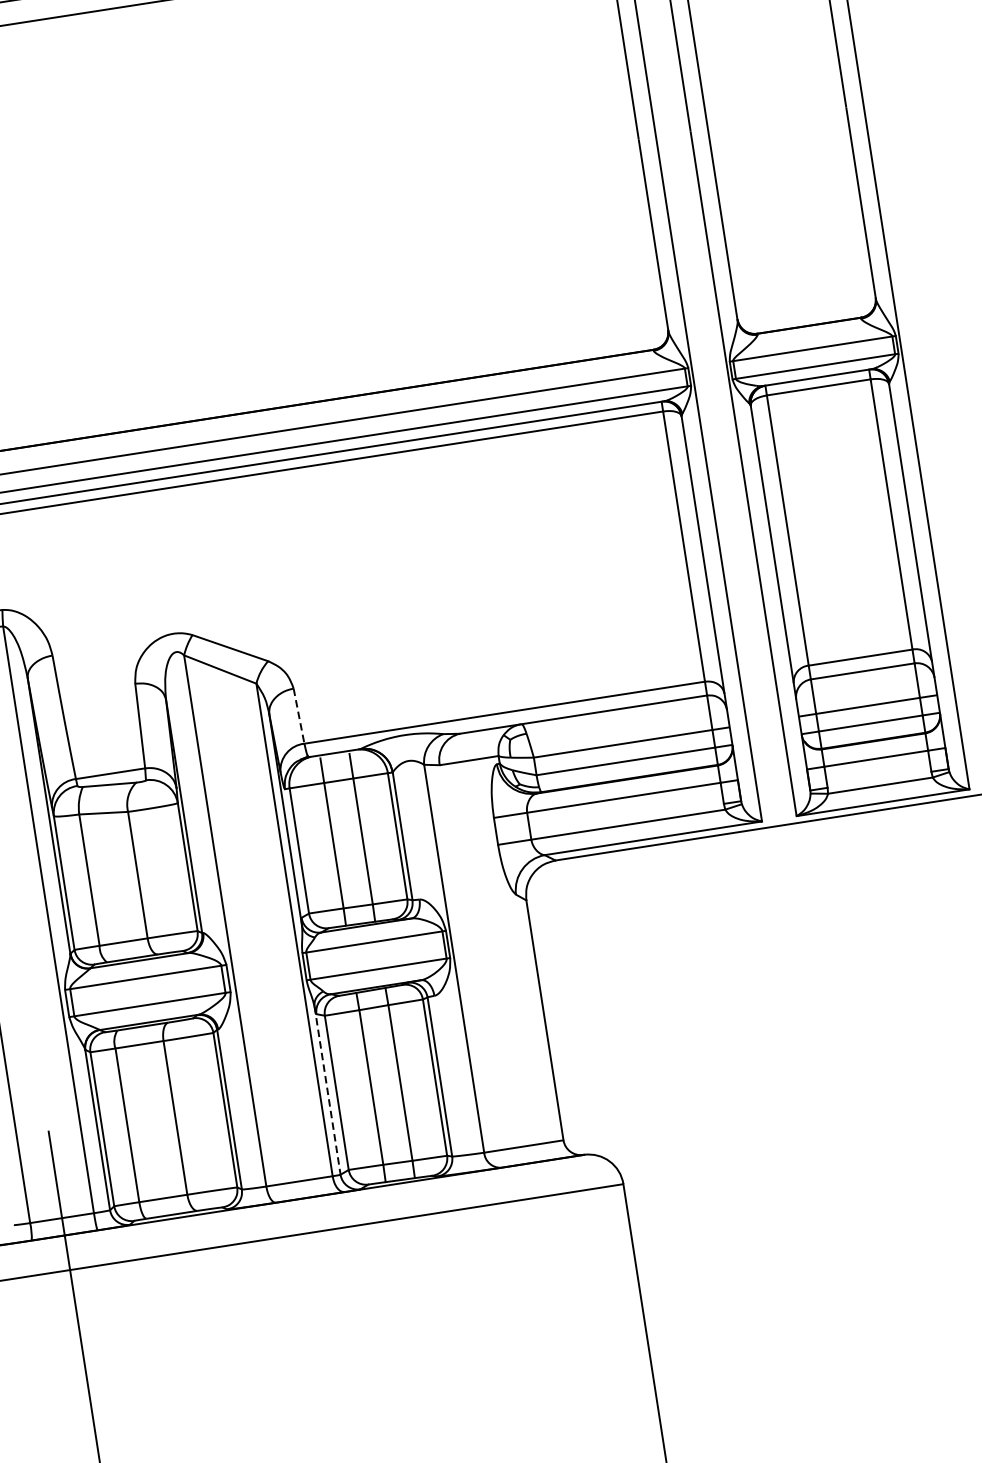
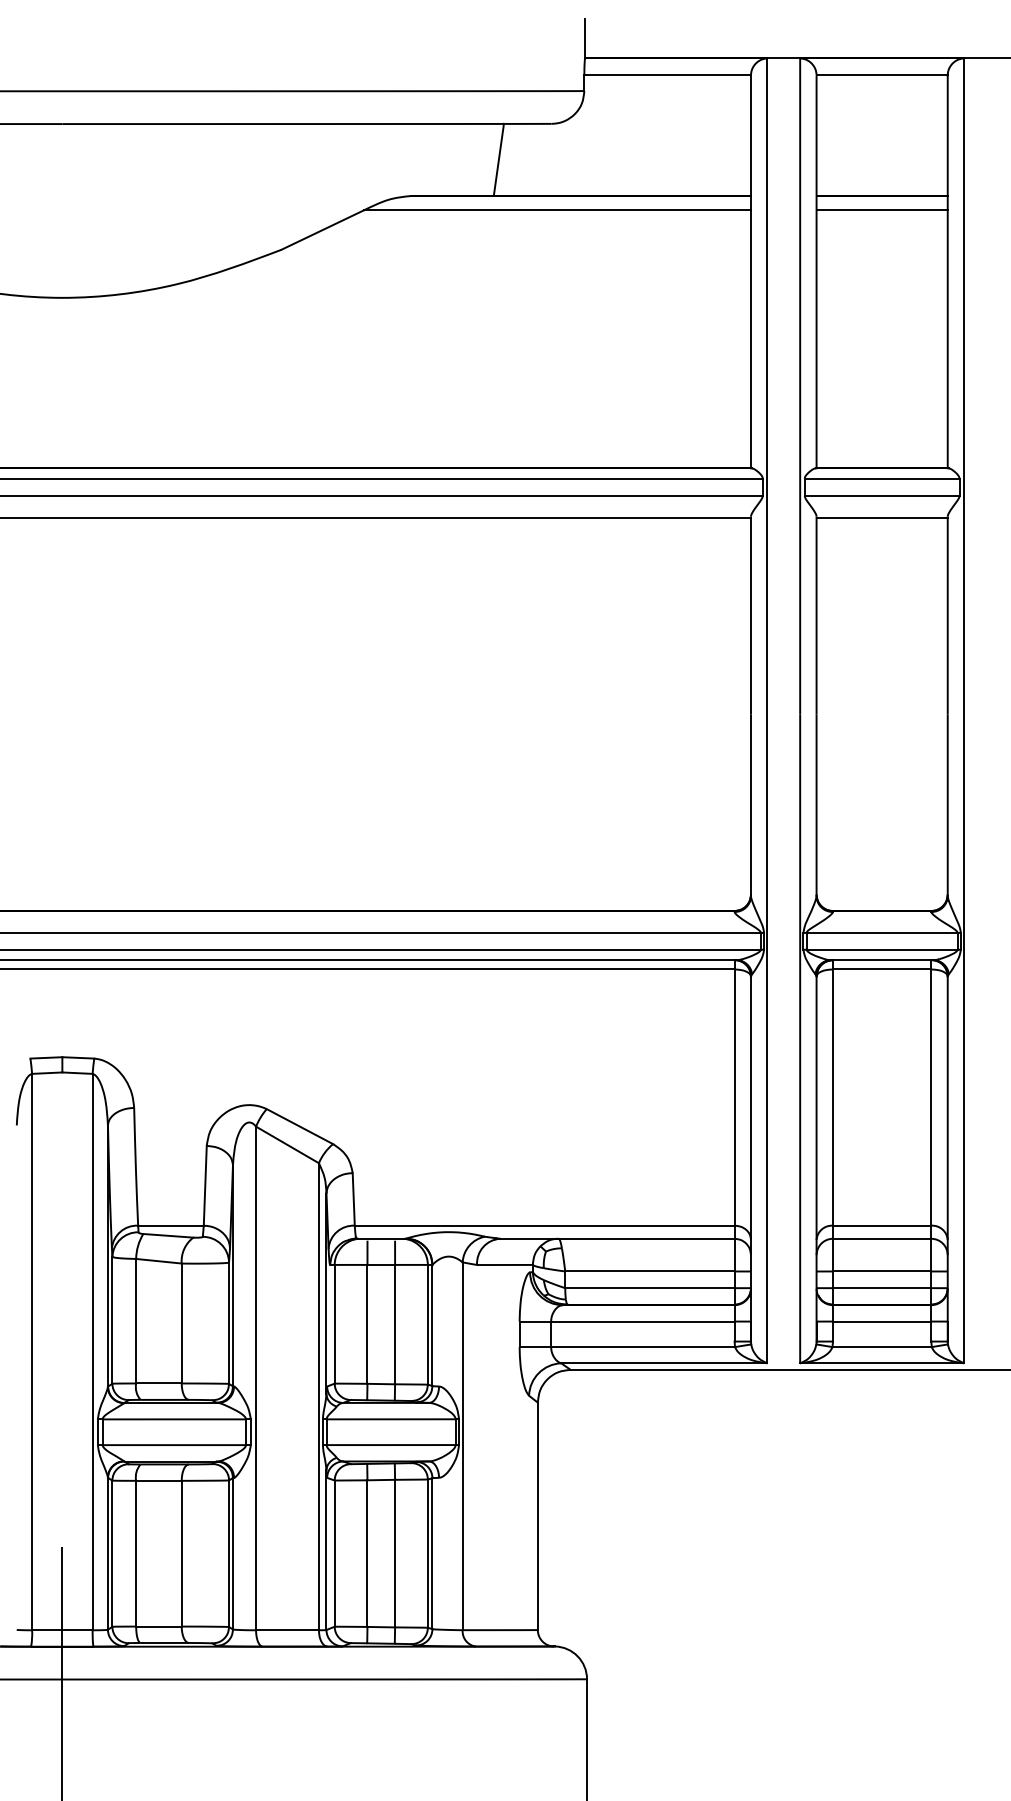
line: (298, 716) -> (353, 1199), dashed -> solid
line: (327, 1090) -> (326, 1550), dashed -> solid

